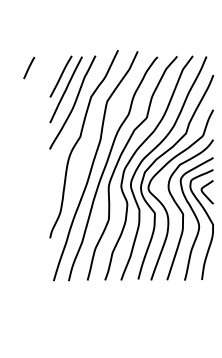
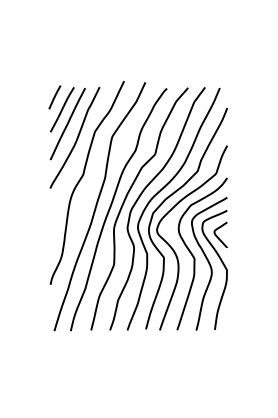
line: (28, 68) -> (54, 97), moved

